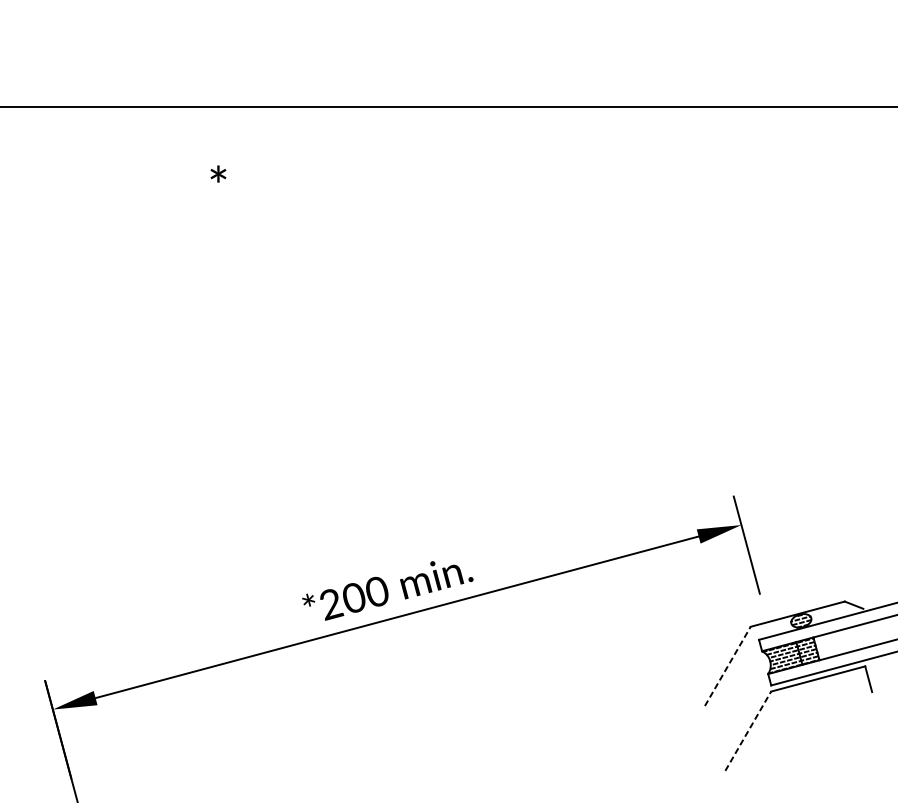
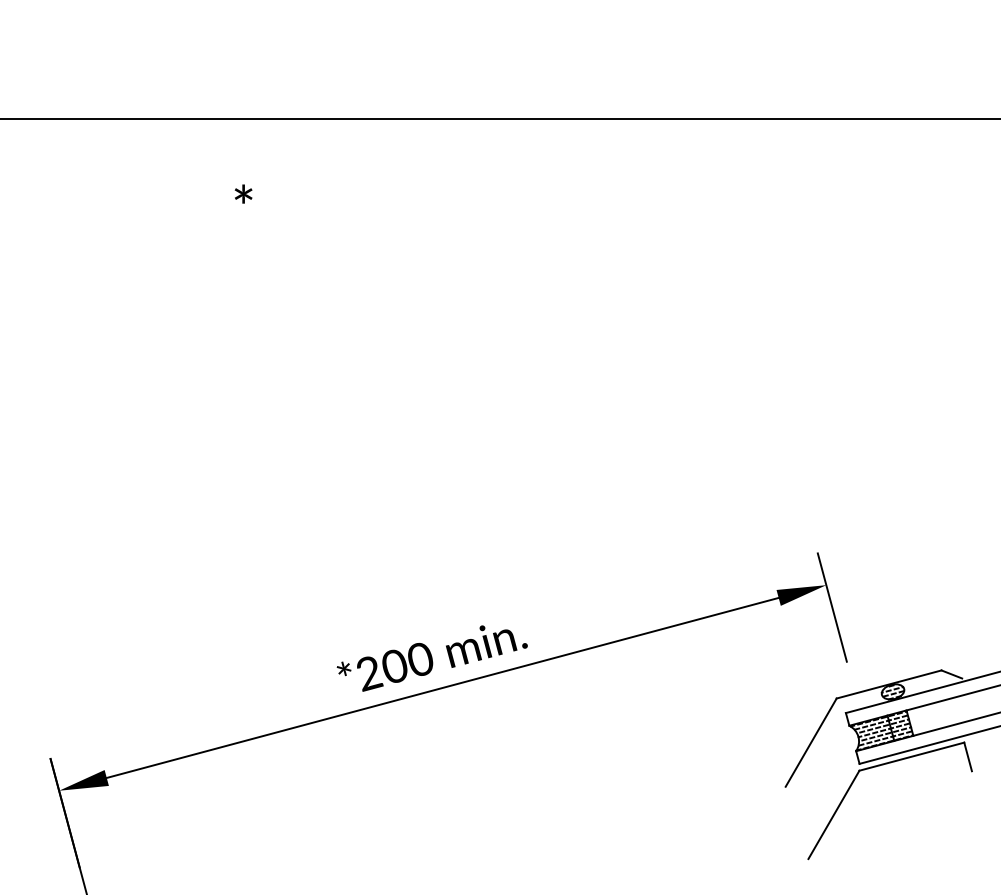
line: (728, 666) -> (811, 742), dashed -> solid
line: (747, 730) -> (833, 814), dashed -> solid

